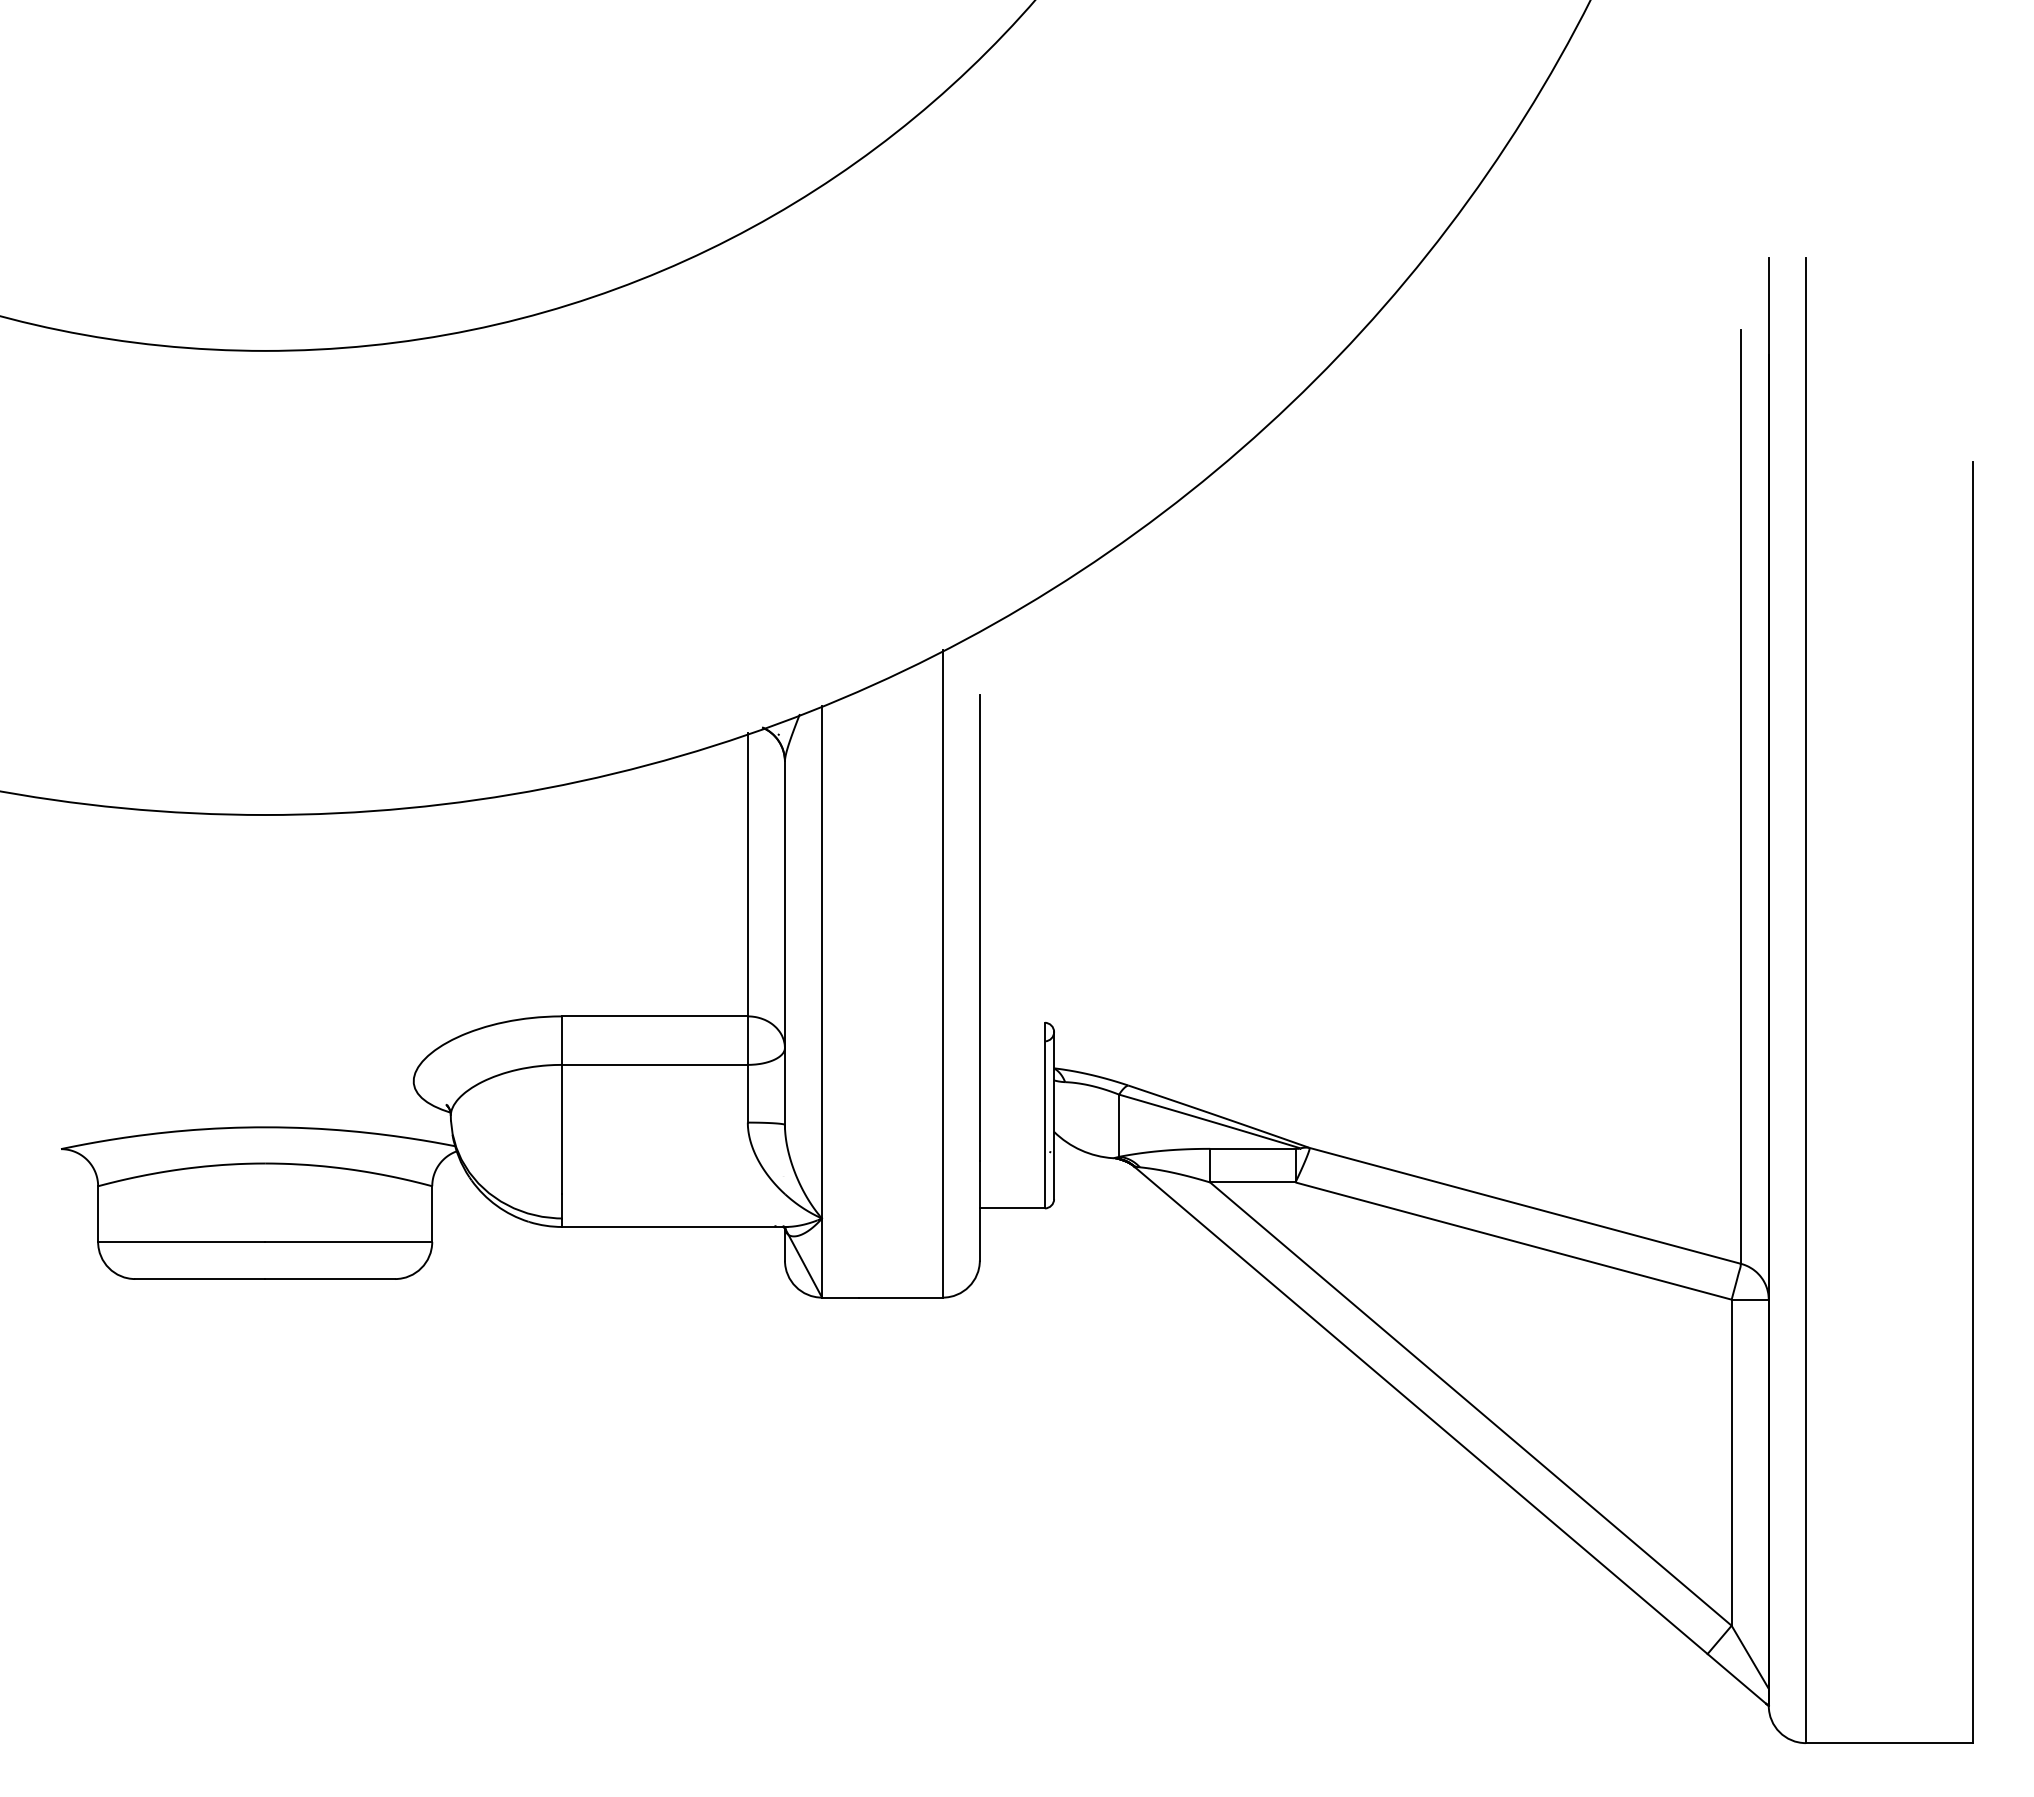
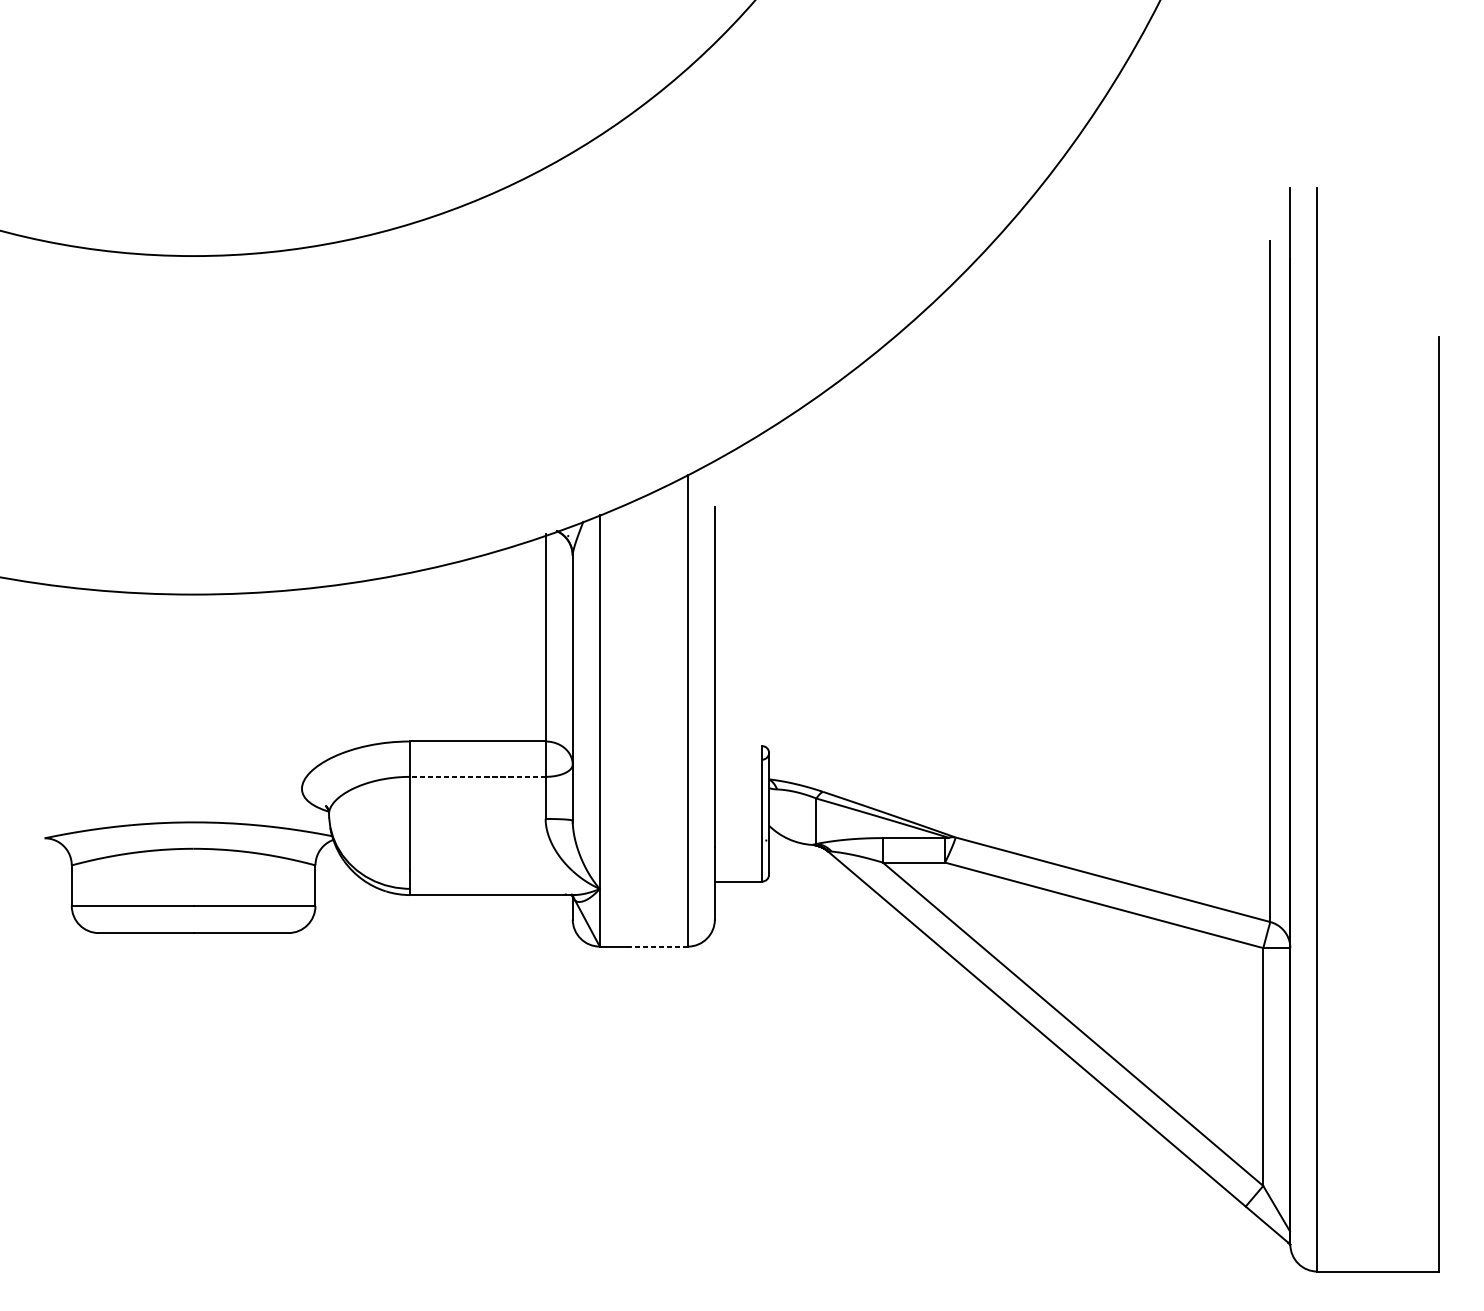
line: (655, 1064) -> (478, 776), solid -> dashed
line: (900, 1297) -> (657, 946), solid -> dashed

